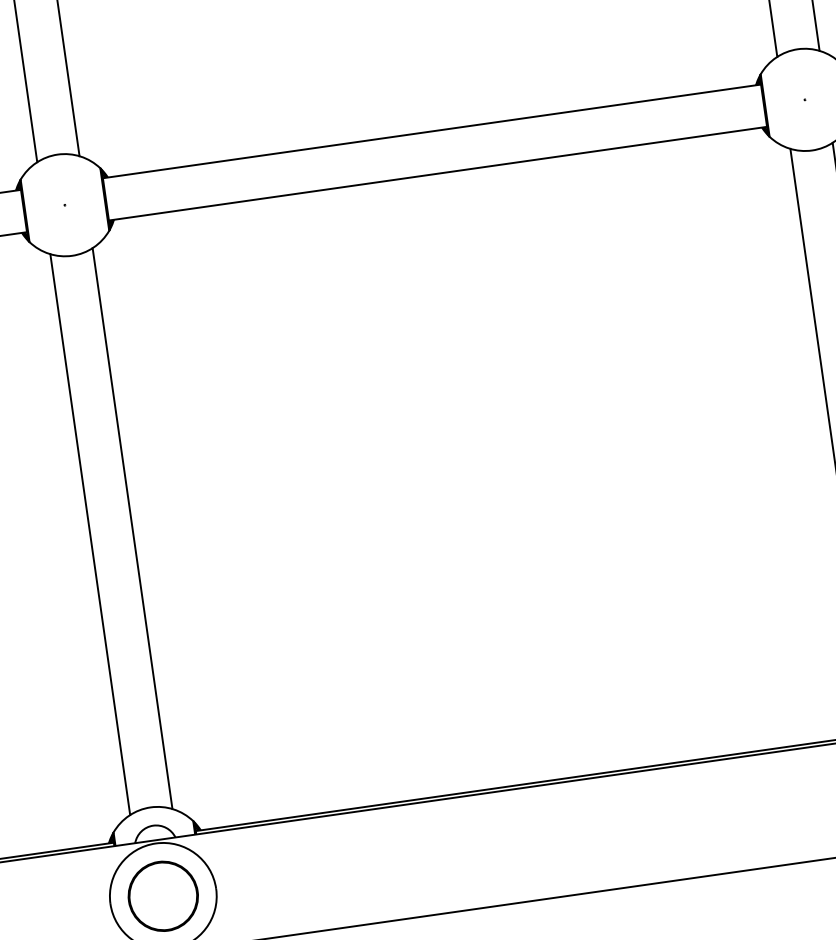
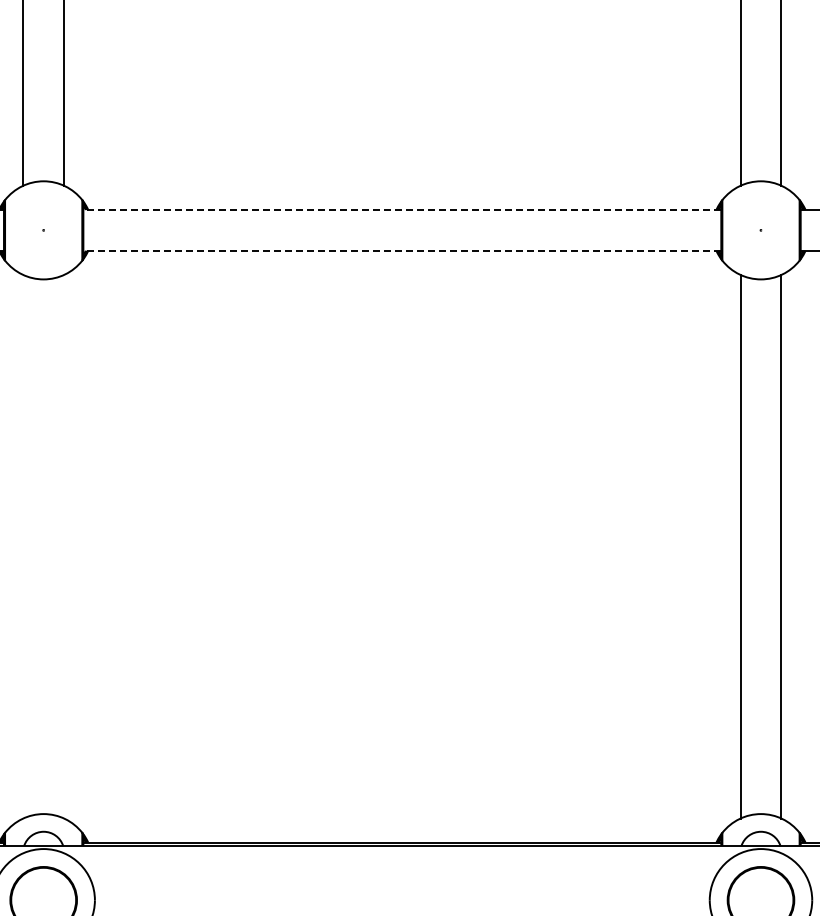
line: (432, 130) -> (402, 209), solid -> dashed
line: (438, 173) -> (402, 250), solid -> dashed
line: (132, 528) -> (64, 546), removed
line: (90, 534) -> (23, 546), removed

